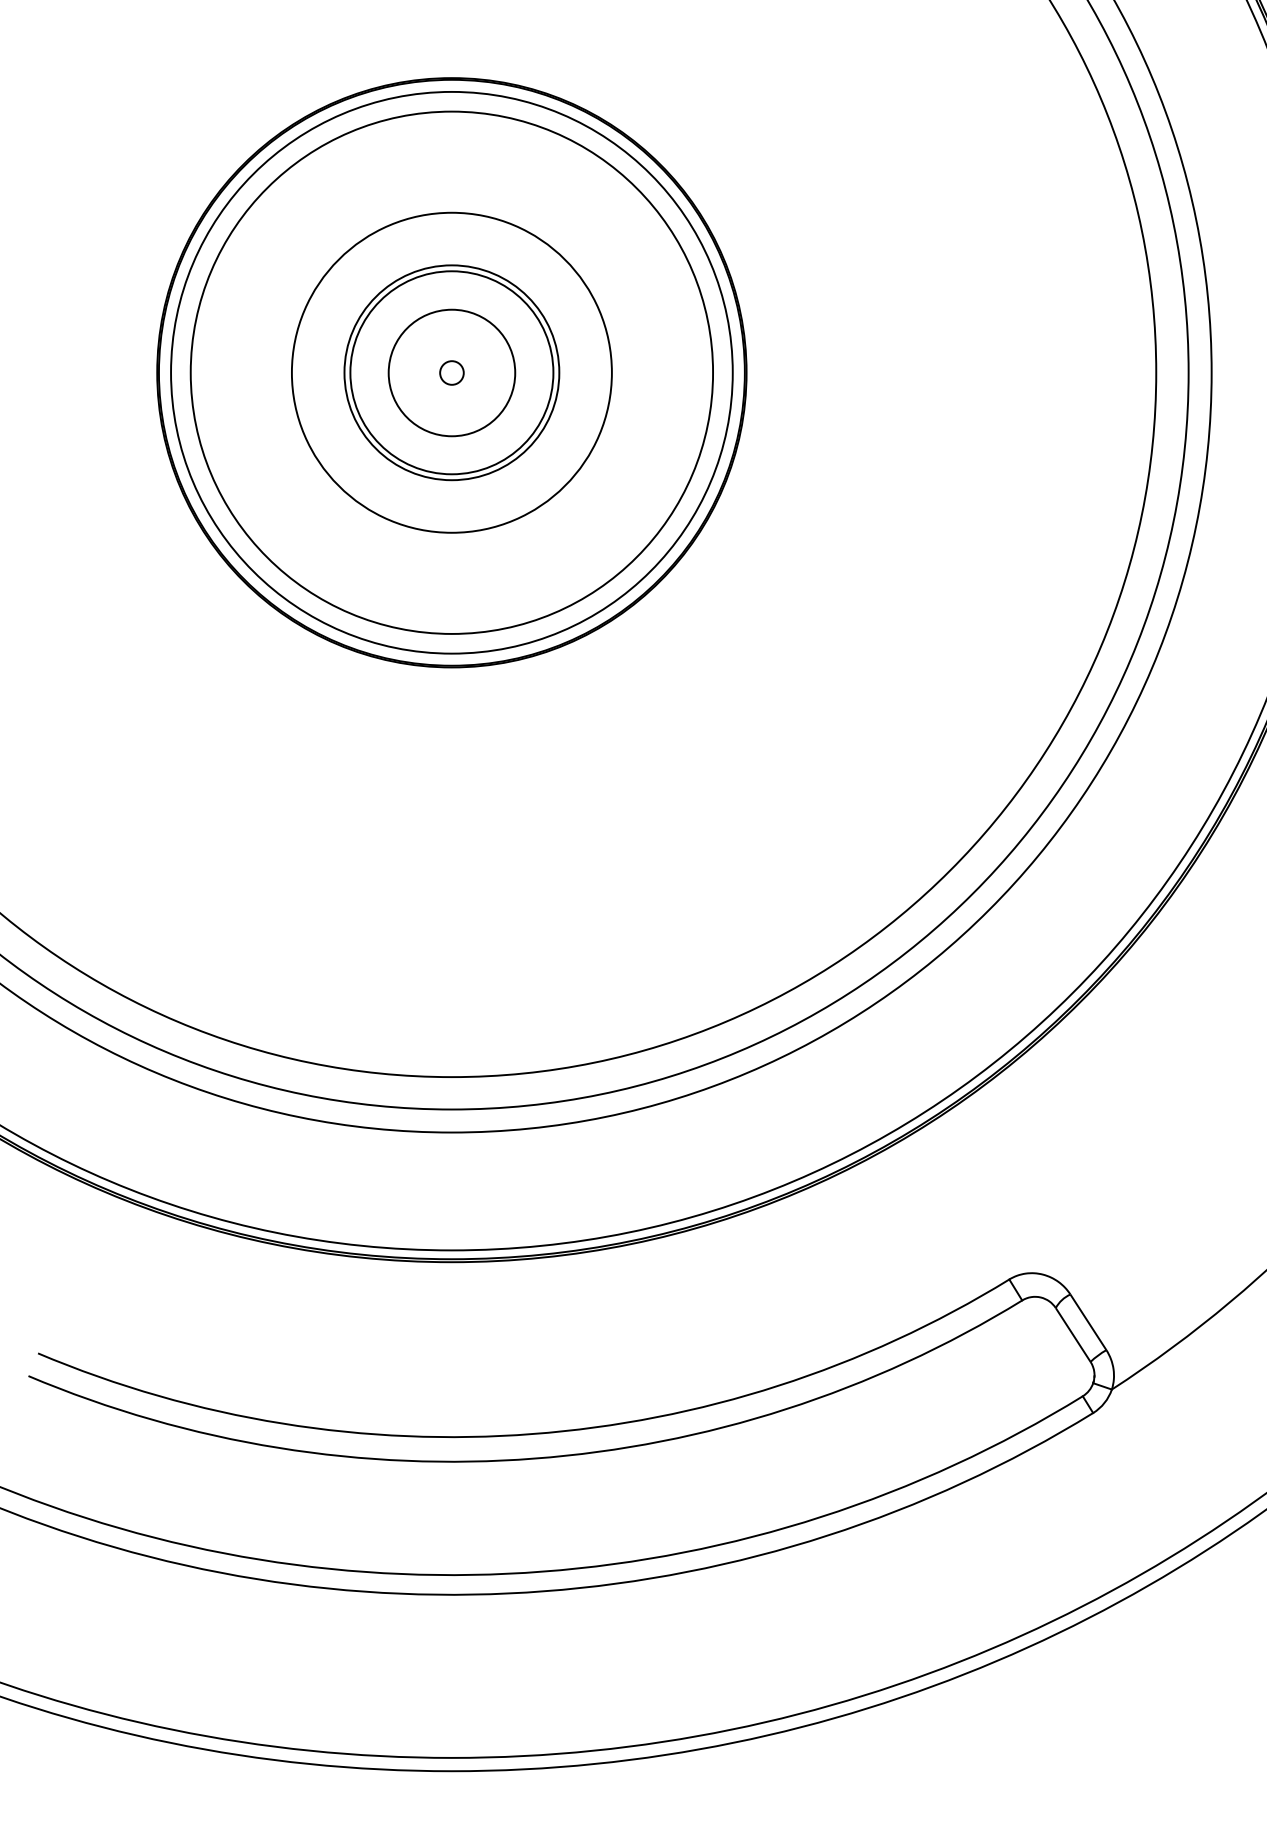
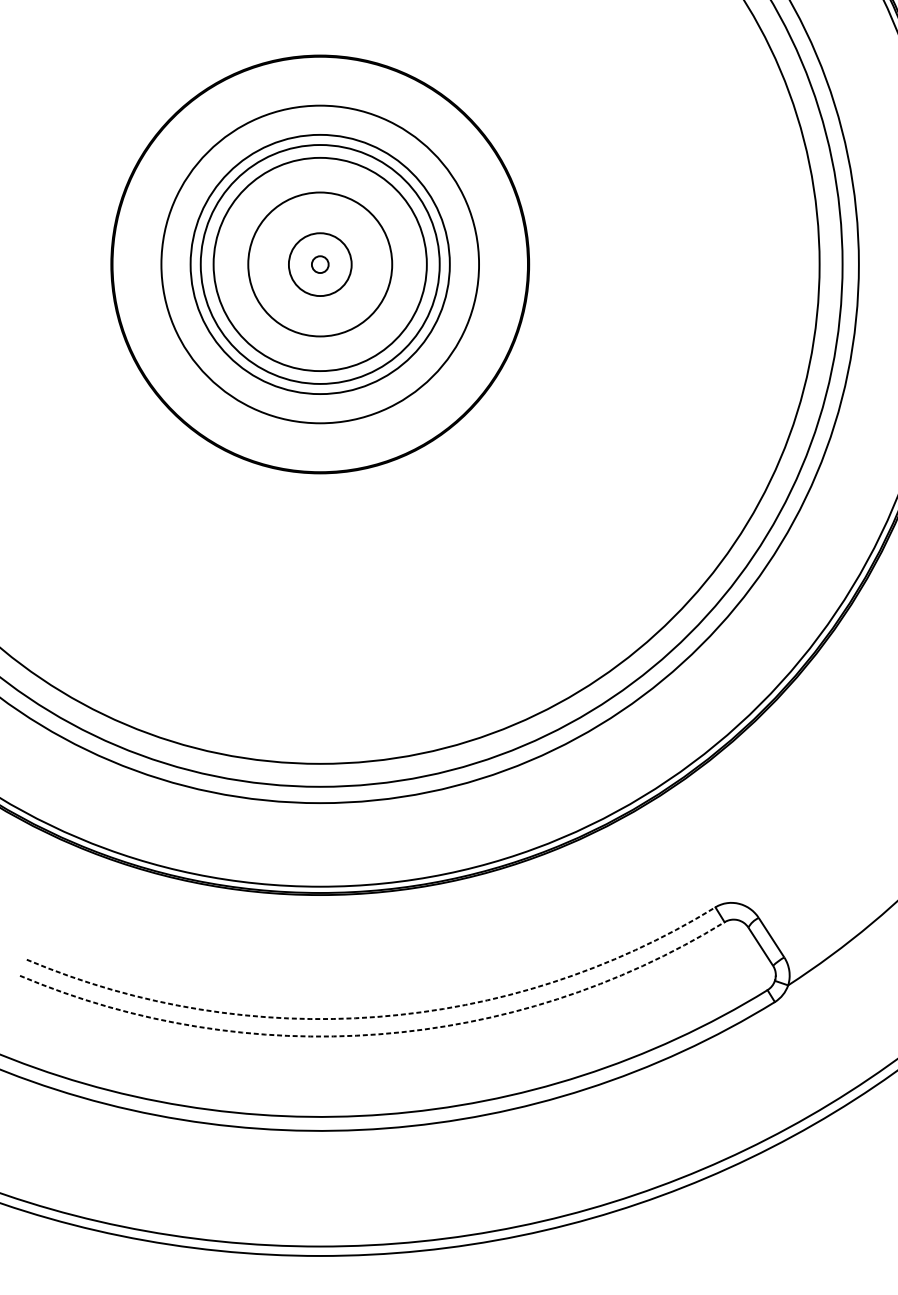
circle: (451, 372) -> (319, 264), size x0.6
circle: (451, 372) -> (319, 264), size x0.7
circle: (451, 372) -> (319, 264), size x0.7
circle: (451, 372) -> (319, 264), size x1.4
circle: (451, 372) -> (319, 264), size x1.4
arc: (532, 1434) -> (377, 1017), solid -> dashed
arc: (534, 1458) -> (378, 1034), solid -> dashed

